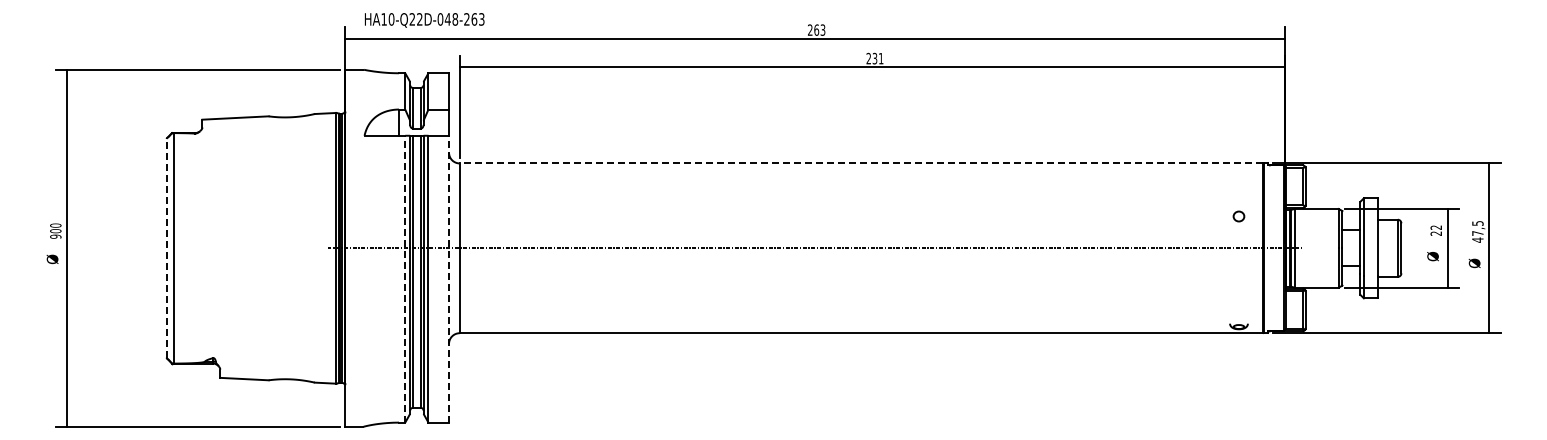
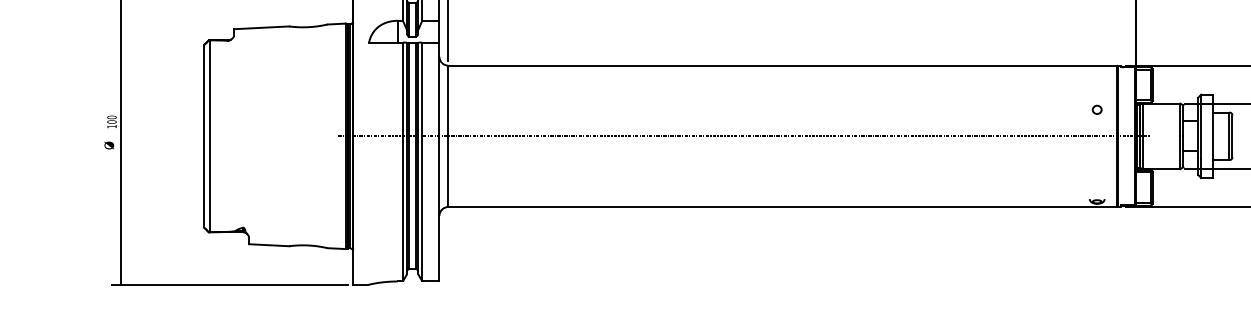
line: (861, 163) -> (782, 65), dashed -> solid
text: (55, 236) -> (111, 126), 900 -> 100
line: (166, 247) -> (204, 135), dashed -> solid
line: (405, 278) -> (403, 161), dashed -> solid
line: (449, 278) -> (439, 161), dashed -> solid

